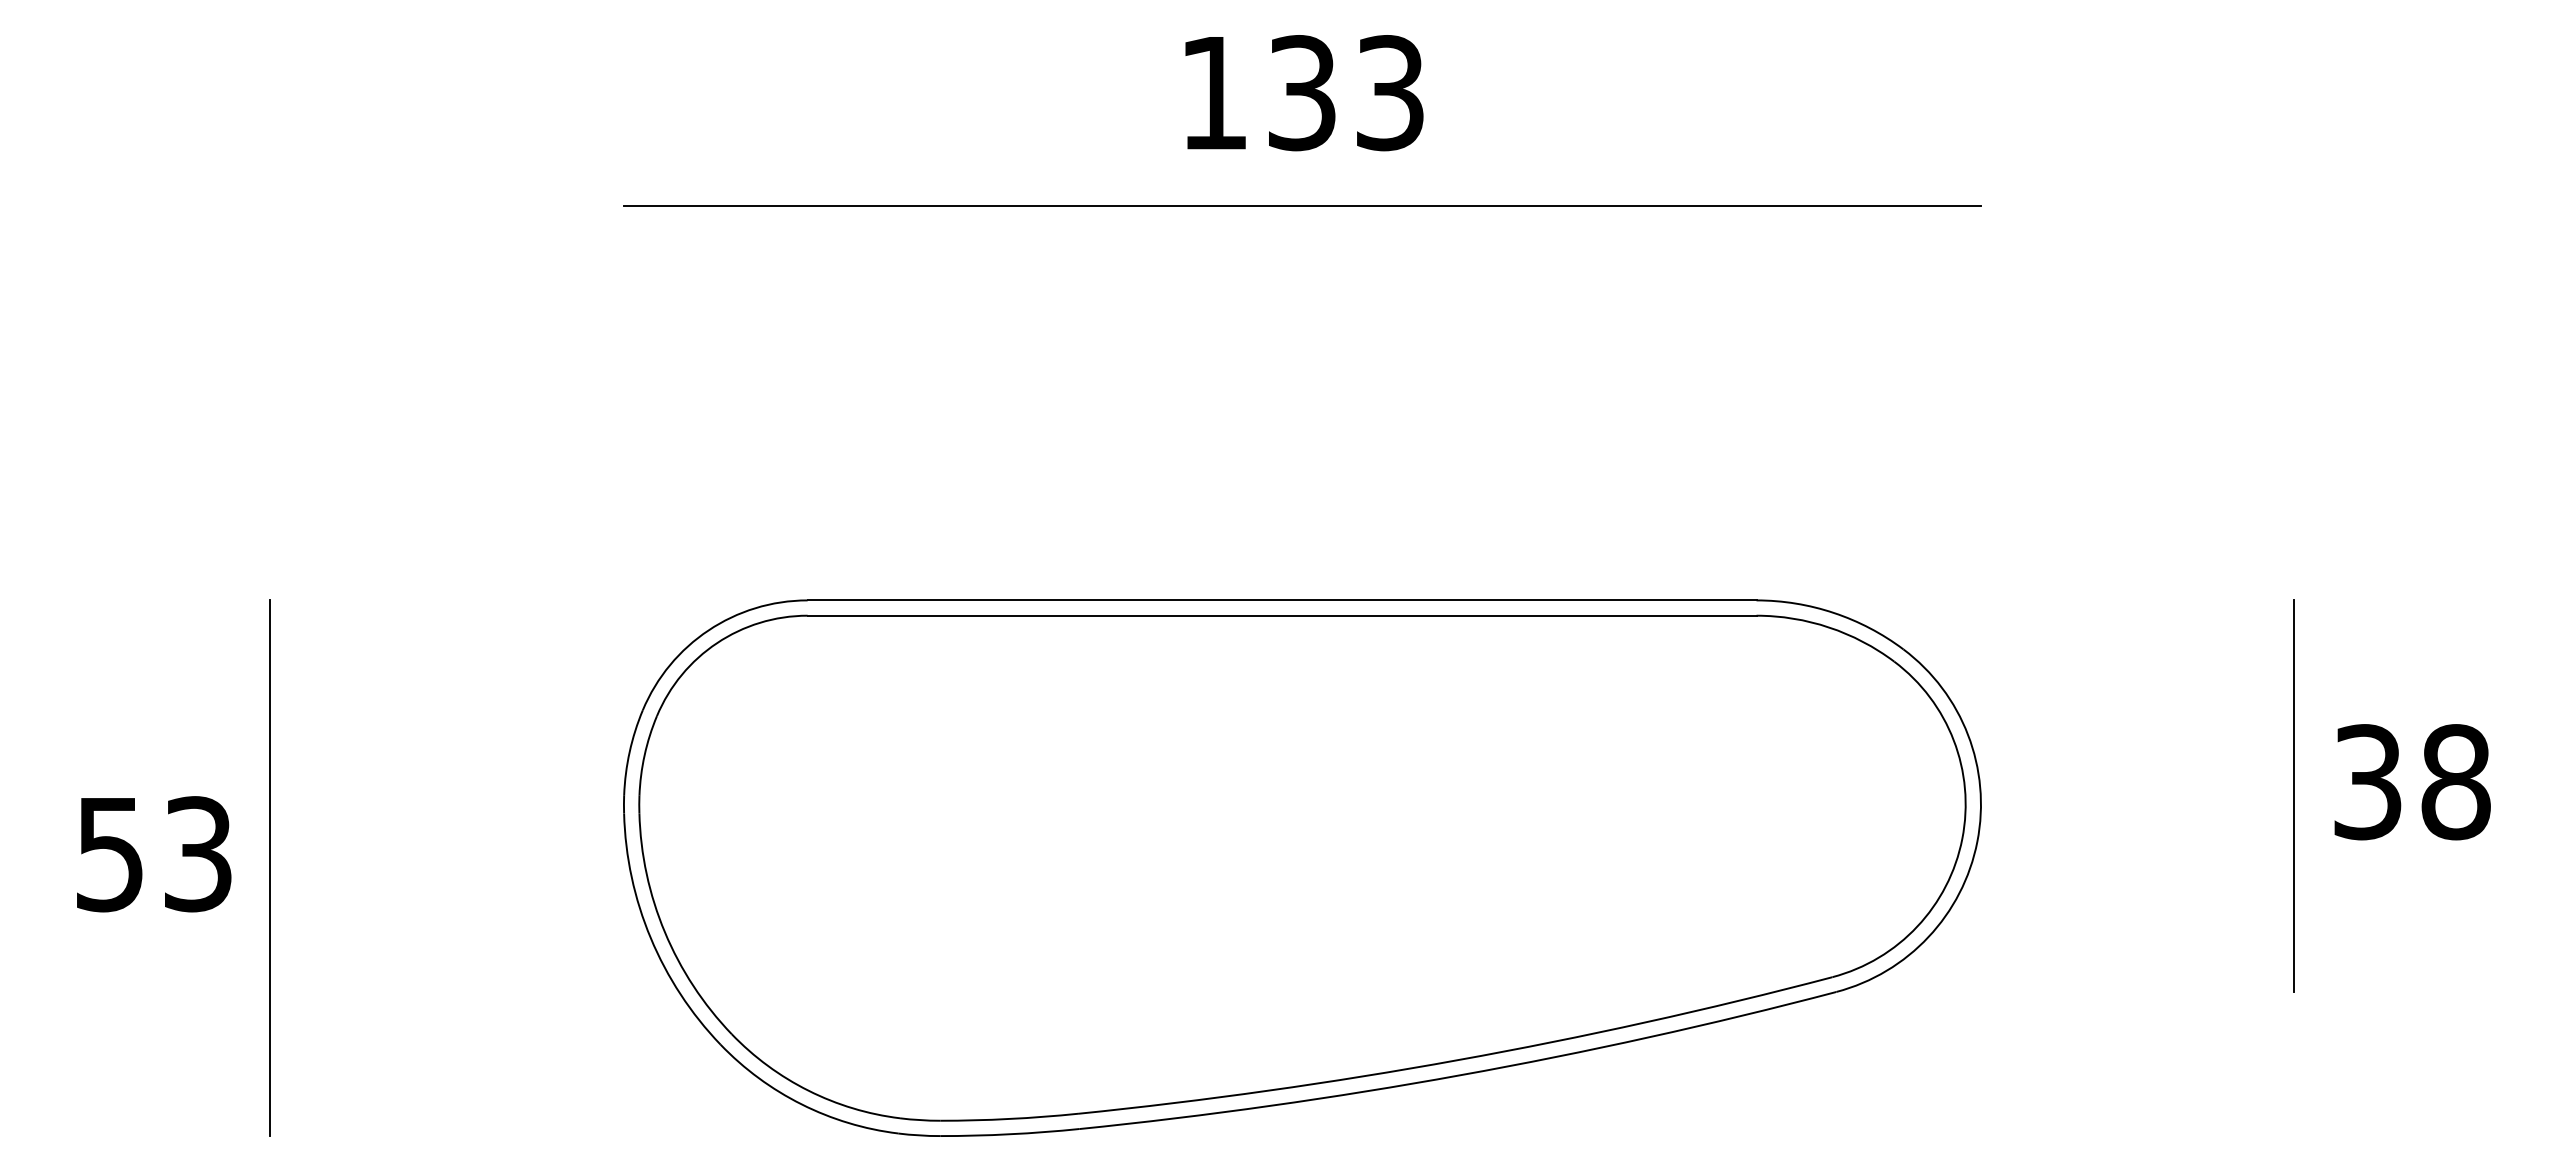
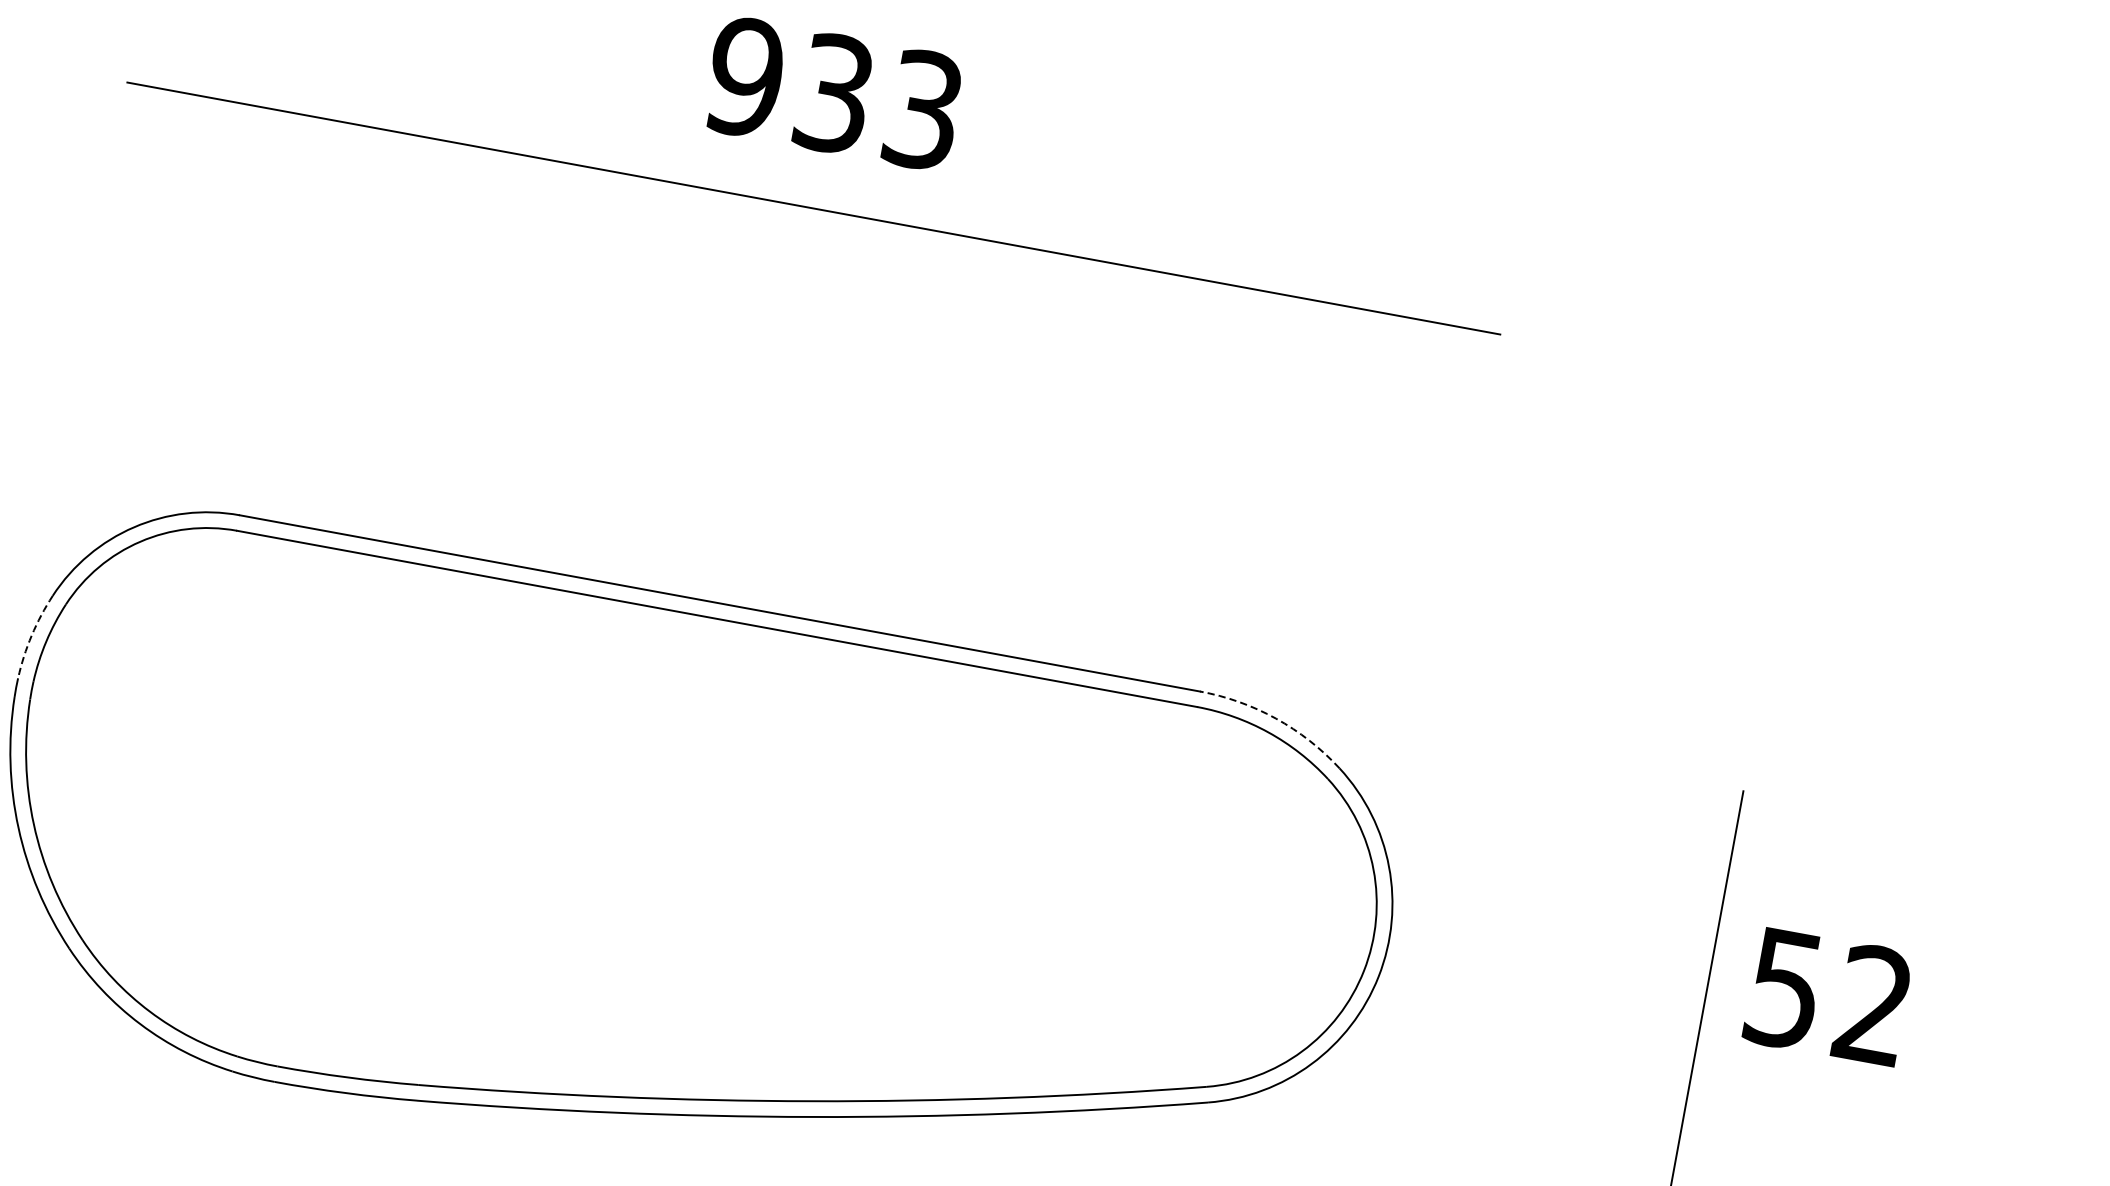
text: (1213, 93) -> (744, 77), 133 -> 933
arc: (1833, 612) -> (1275, 718), solid -> dashed
arc: (629, 751) -> (31, 635), solid -> dashed
text: (2412, 782) -> (1829, 997), 38 -> 52

